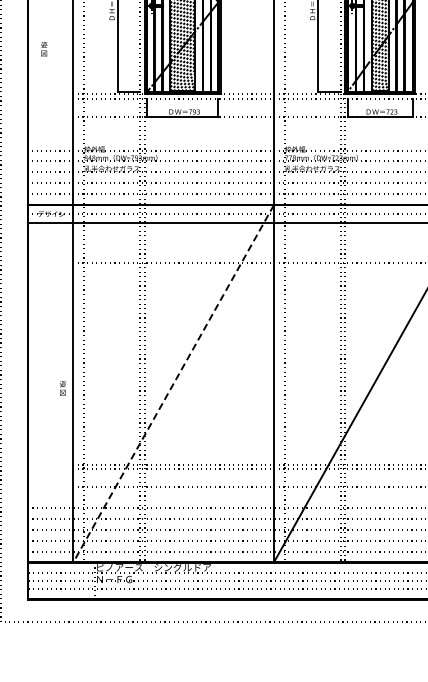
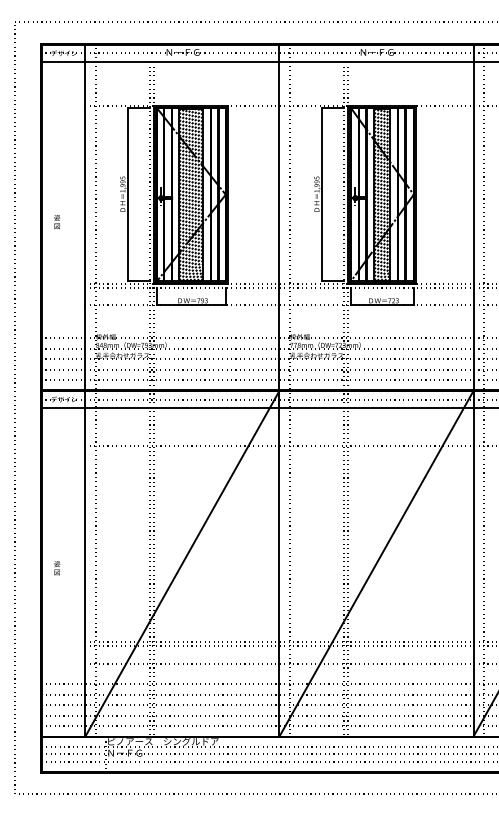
text: (44, 49) -> (57, 222), moved
line: (173, 384) -> (182, 564), dashed -> solid
text: (63, 388) -> (57, 568), moved

